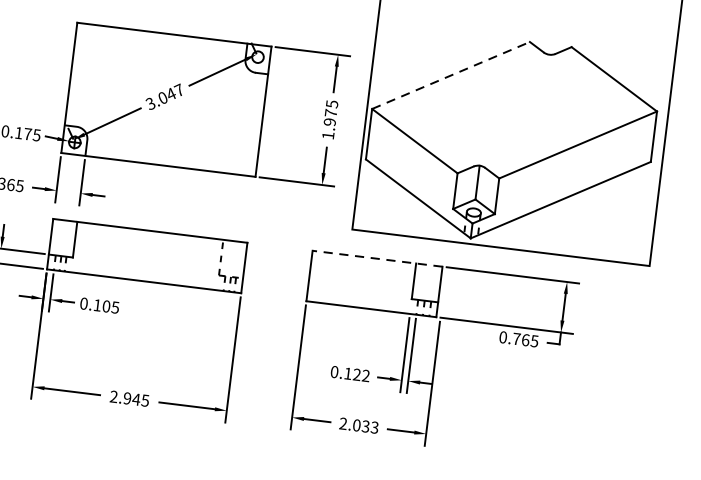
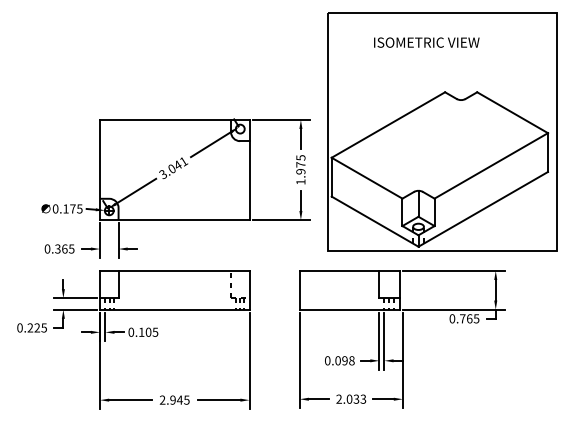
line: (451, 74) -> (388, 124), dashed -> solid
text: (179, 90) -> (183, 161), 3.047 -> 3.041
line: (377, 258) -> (349, 270), dashed -> solid
text: (356, 374) -> (344, 360), 0.122 -> 0.098

